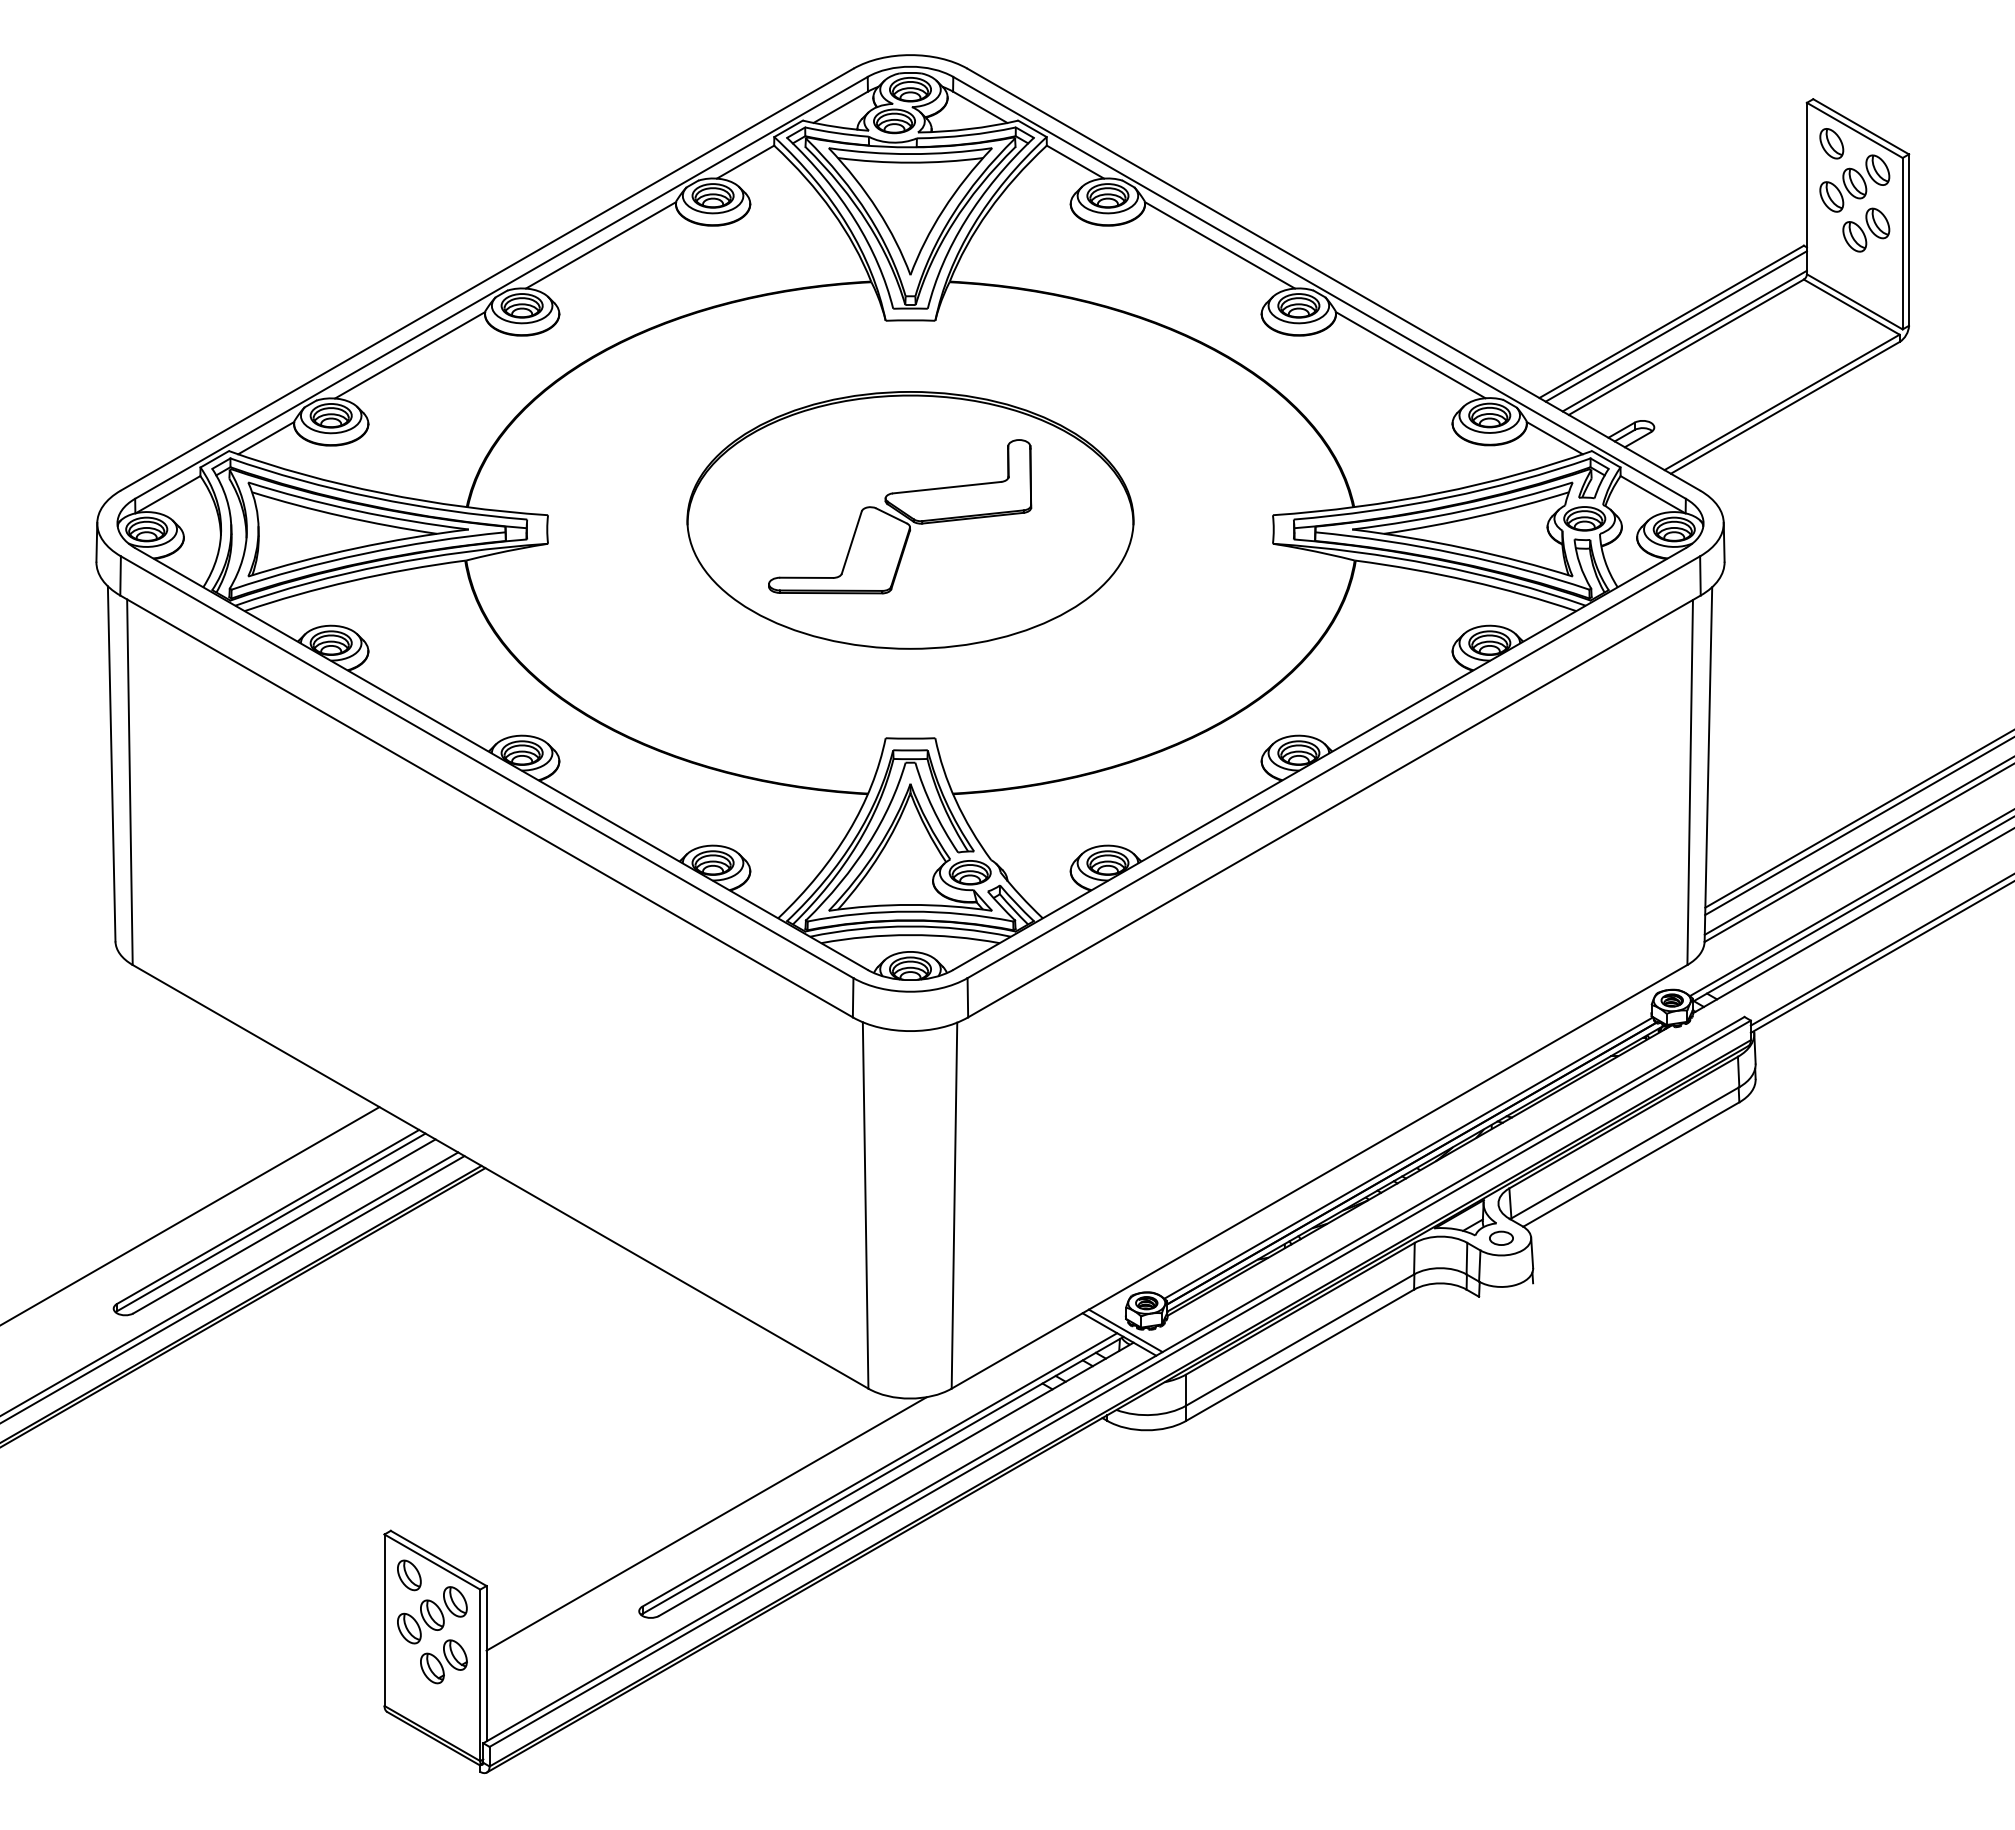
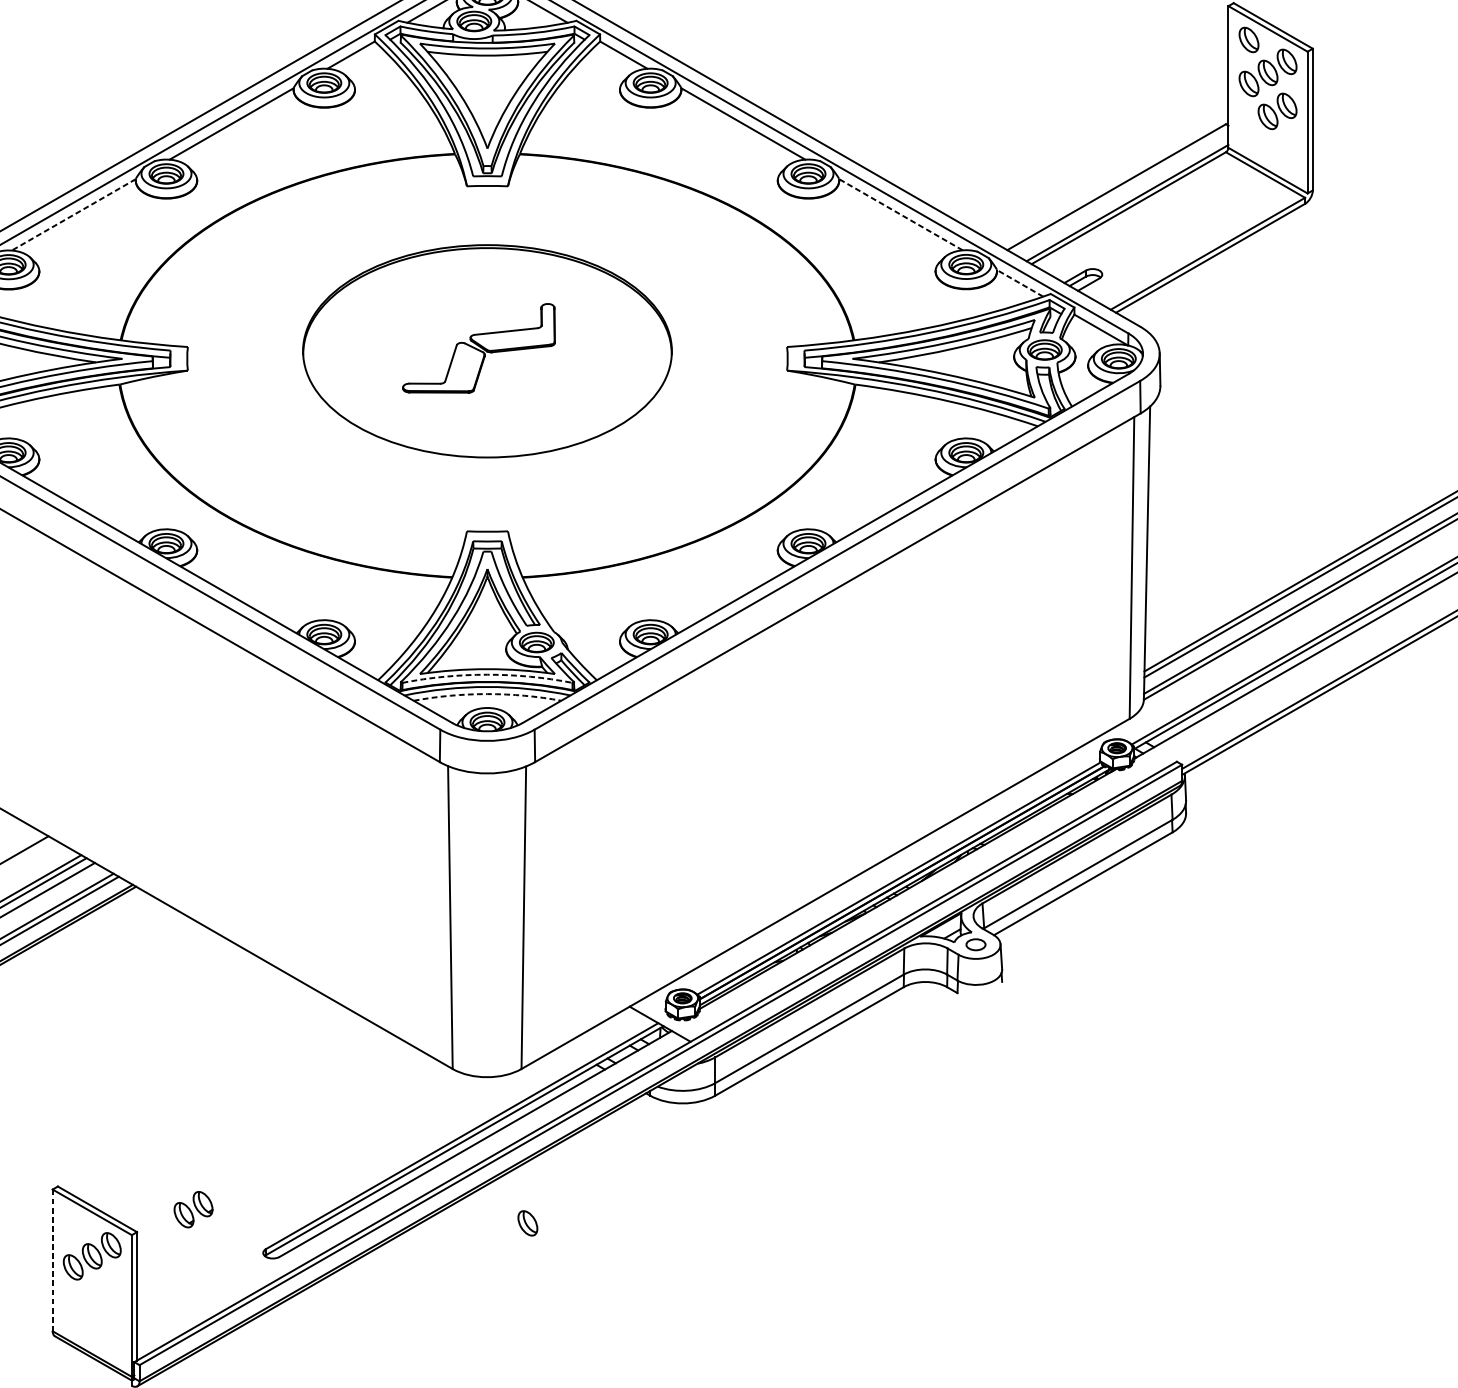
line: (1675, 326) -> (1119, 191), removed
line: (1410, 354) -> (900, 214), solid -> dashed
line: (410, 355) -> (74, 215), solid -> dashed
line: (1554, 437) -> (1019, 282), solid -> dashed
part: (900, 516) -> (479, 348), size x0.7
arc: (910, 911) -> (487, 674), solid -> dashed
arc: (910, 935) -> (487, 694), solid -> dashed
line: (1125, 1330) -> (665, 1020), removed
line: (706, 1523) -> (318, 1180), removed
part: (409, 1575) -> (527, 1223), moved
line: (384, 1620) -> (52, 1260), solid -> dashed
part: (443, 1661) -> (193, 1209), moved

